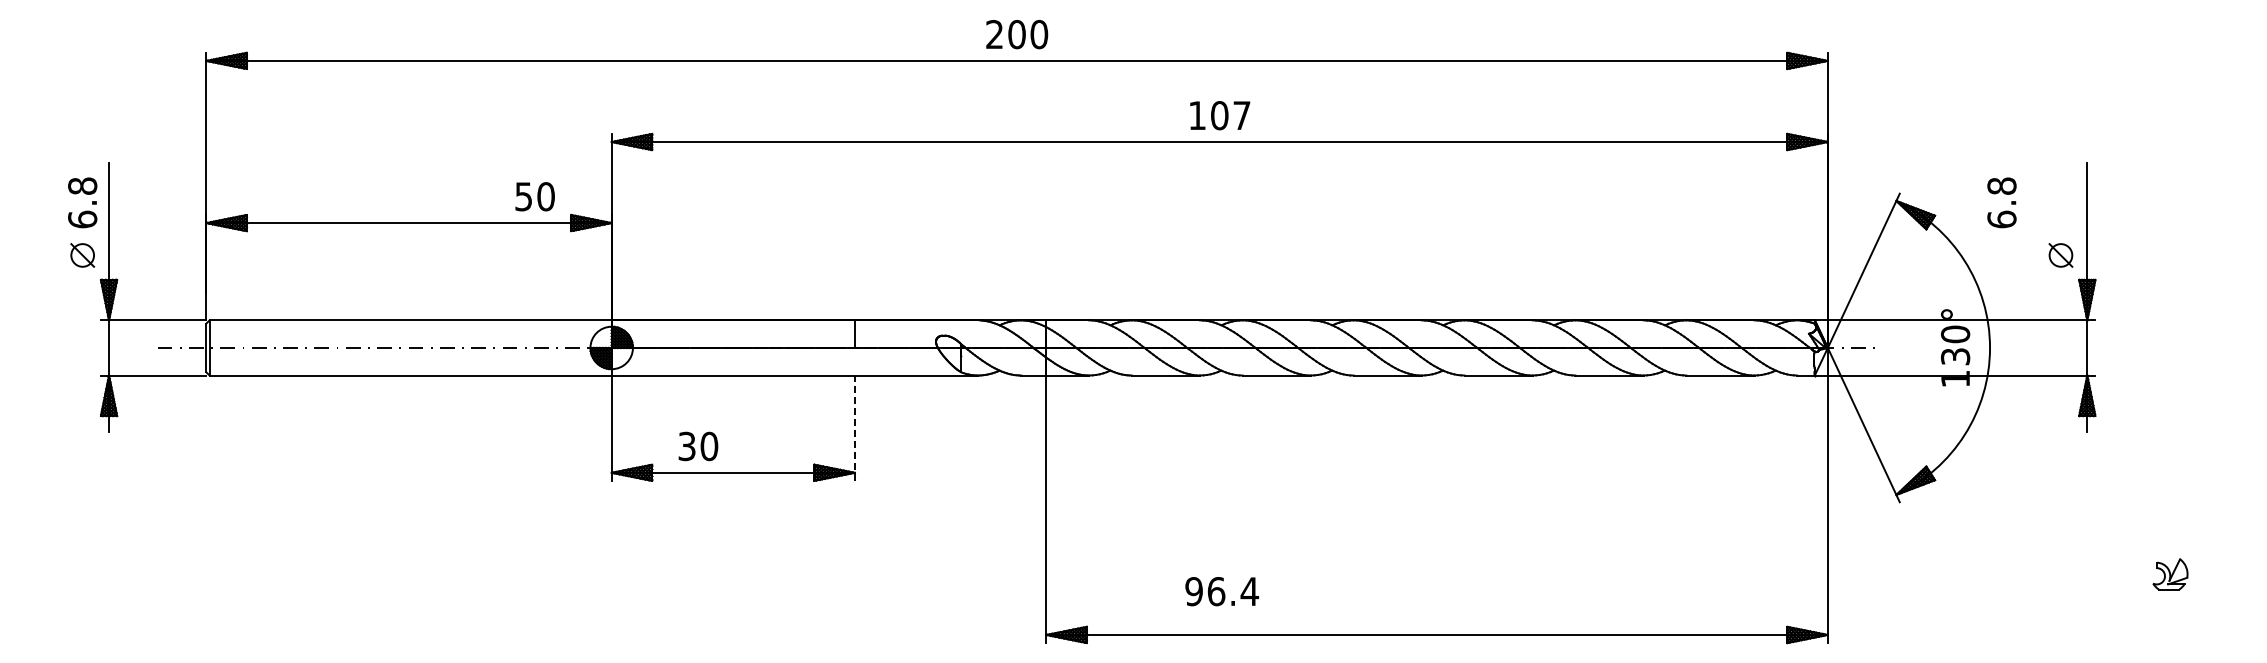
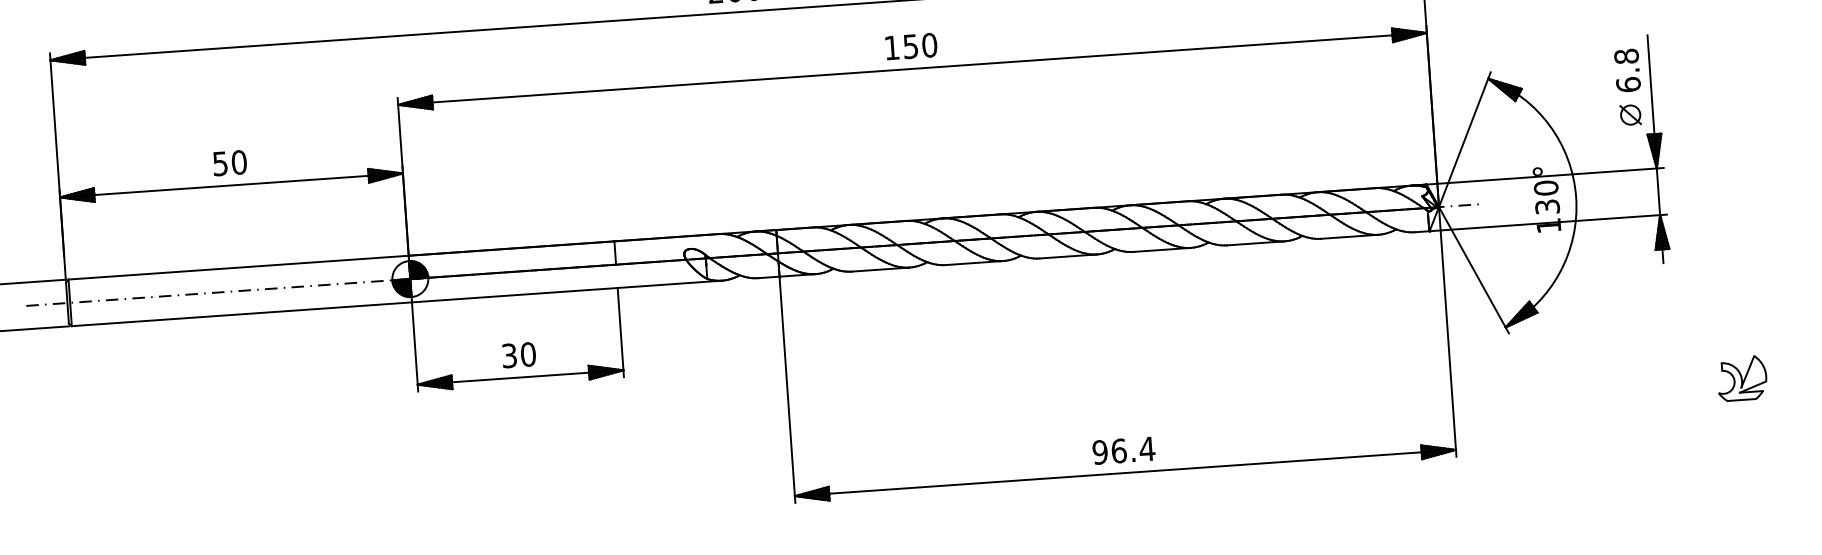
text: (1230, 115) -> (919, 45), 107 -> 150
text: (534, 196) -> (229, 162), moved
text: (2001, 202) -> (1627, 70), moved
line: (854, 428) -> (620, 332), dashed -> solid
text: (698, 446) -> (519, 355), moved
part: (2170, 574) -> (1742, 378), size x1.67
text: (1221, 591) -> (1123, 450), moved

